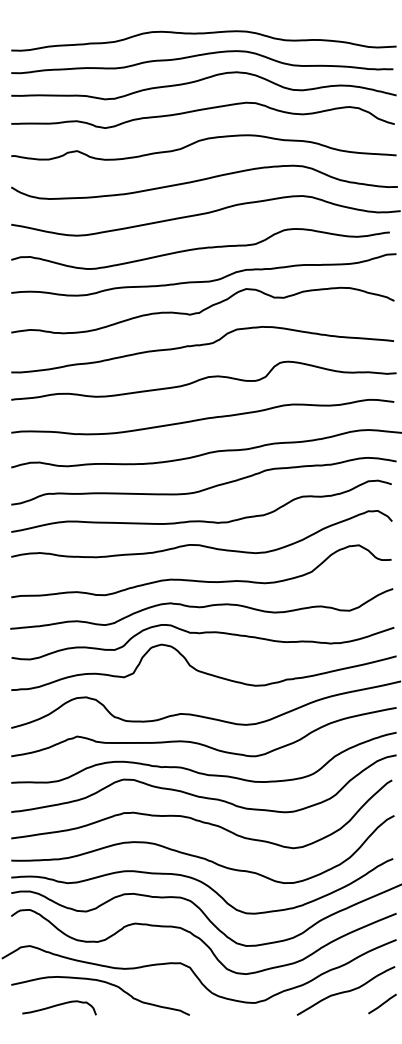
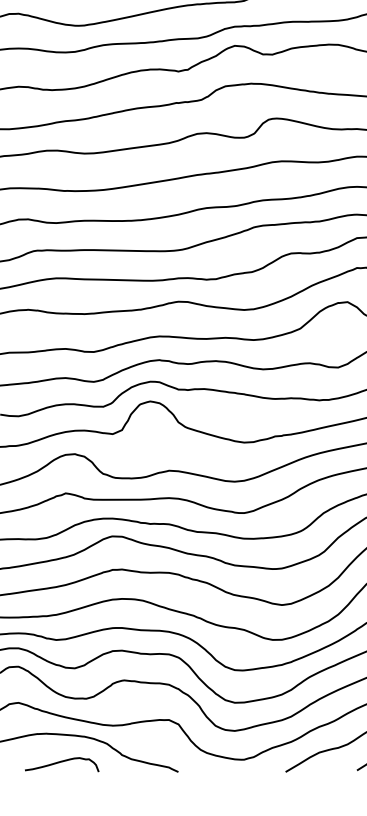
curve: (59, 1005) -> (62, 762), moved

